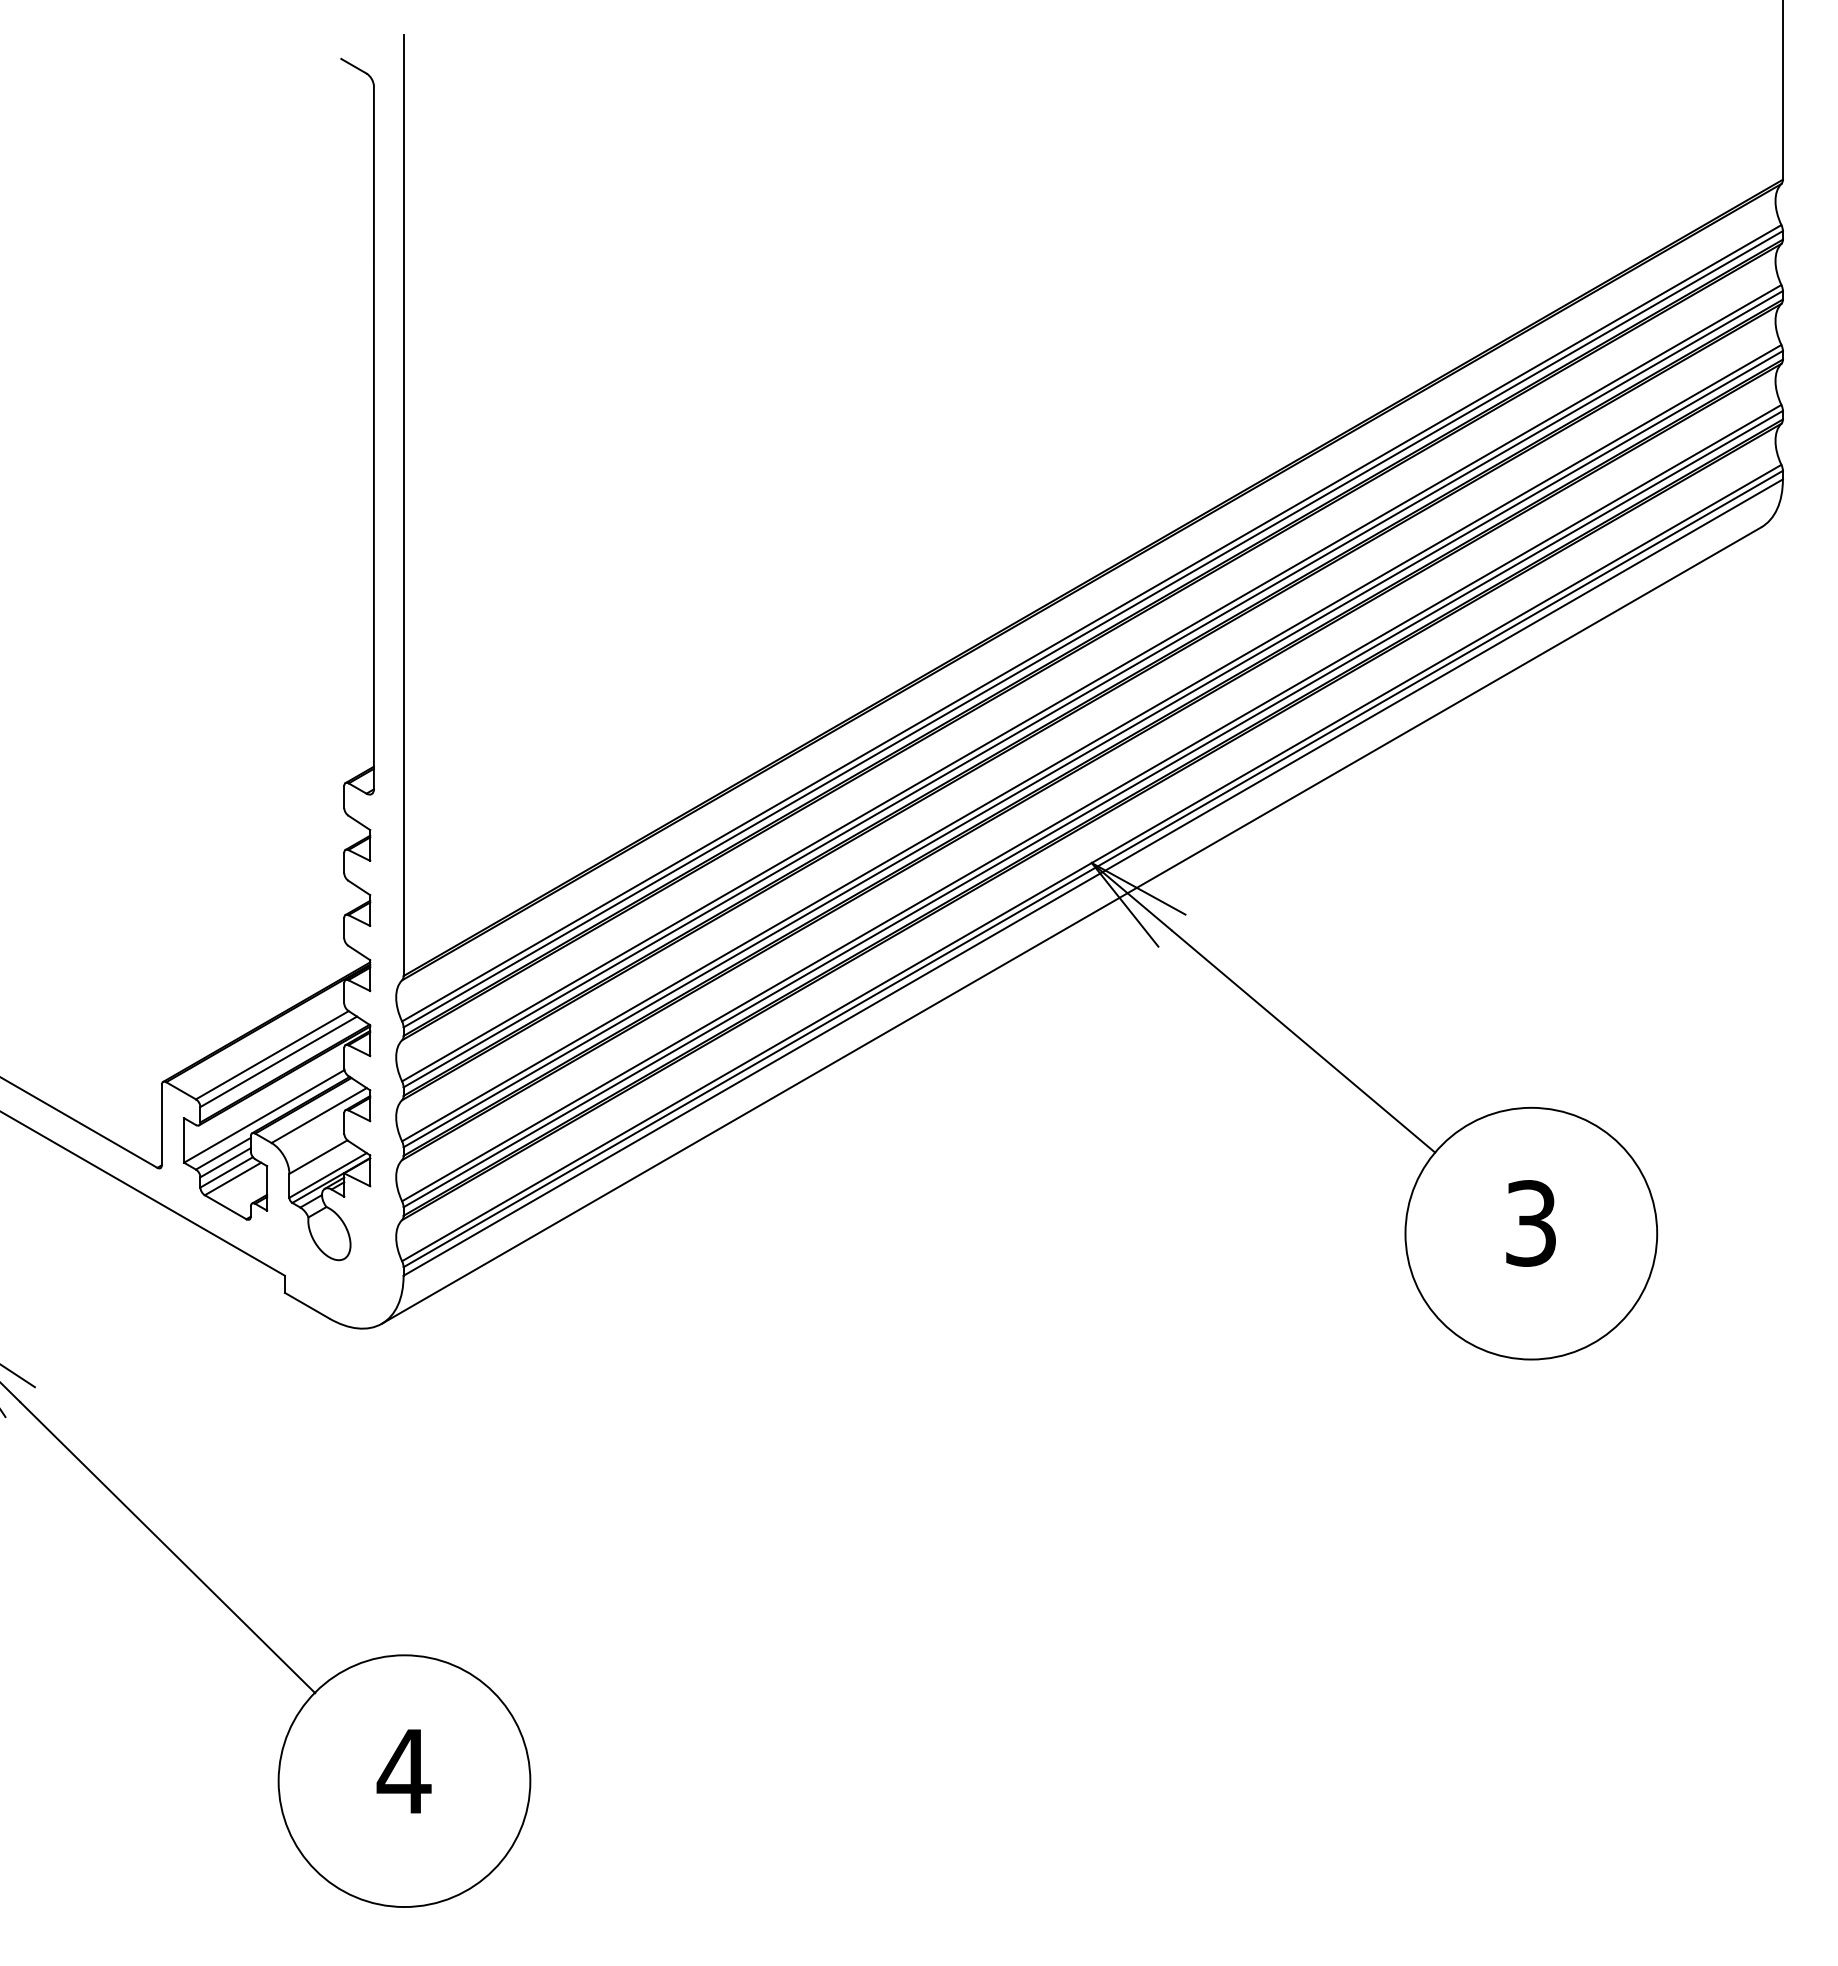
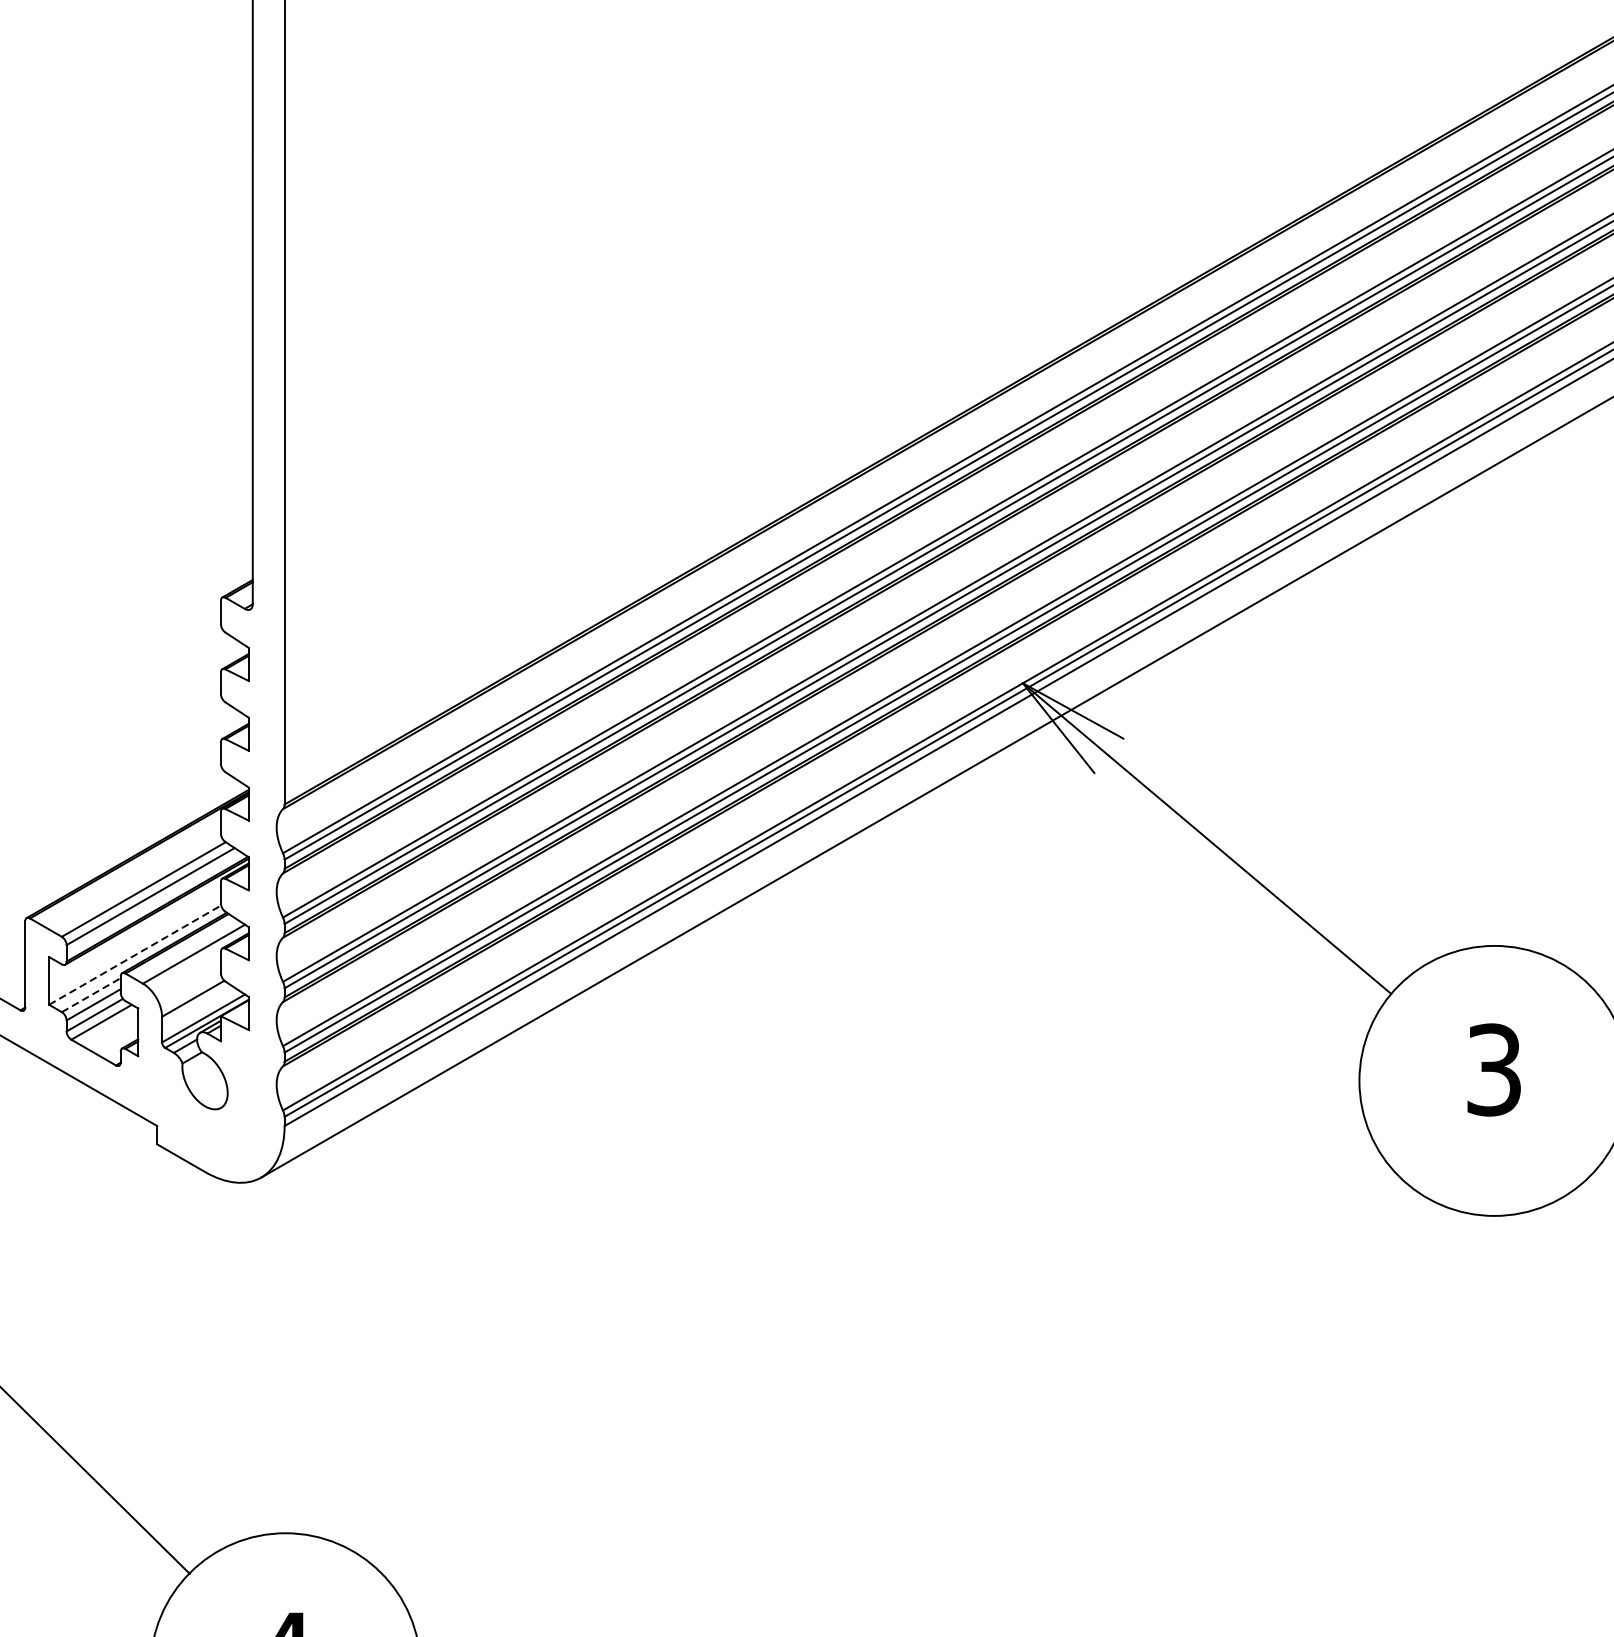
line: (264, 1116) -> (135, 955), solid -> dashed
line: (223, 1153) -> (91, 994), solid -> dashed

